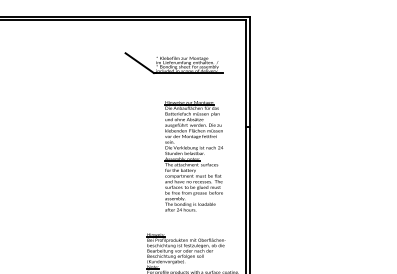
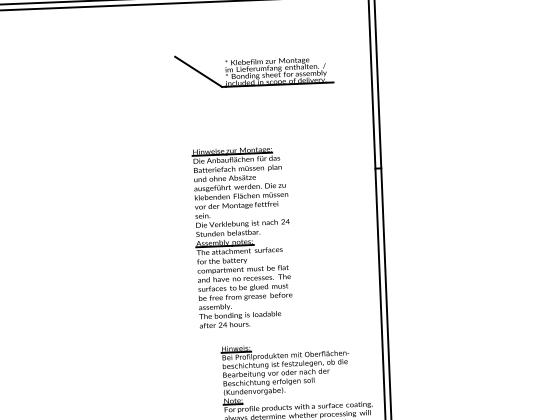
part: (193, 156) -> (242, 237), moved

